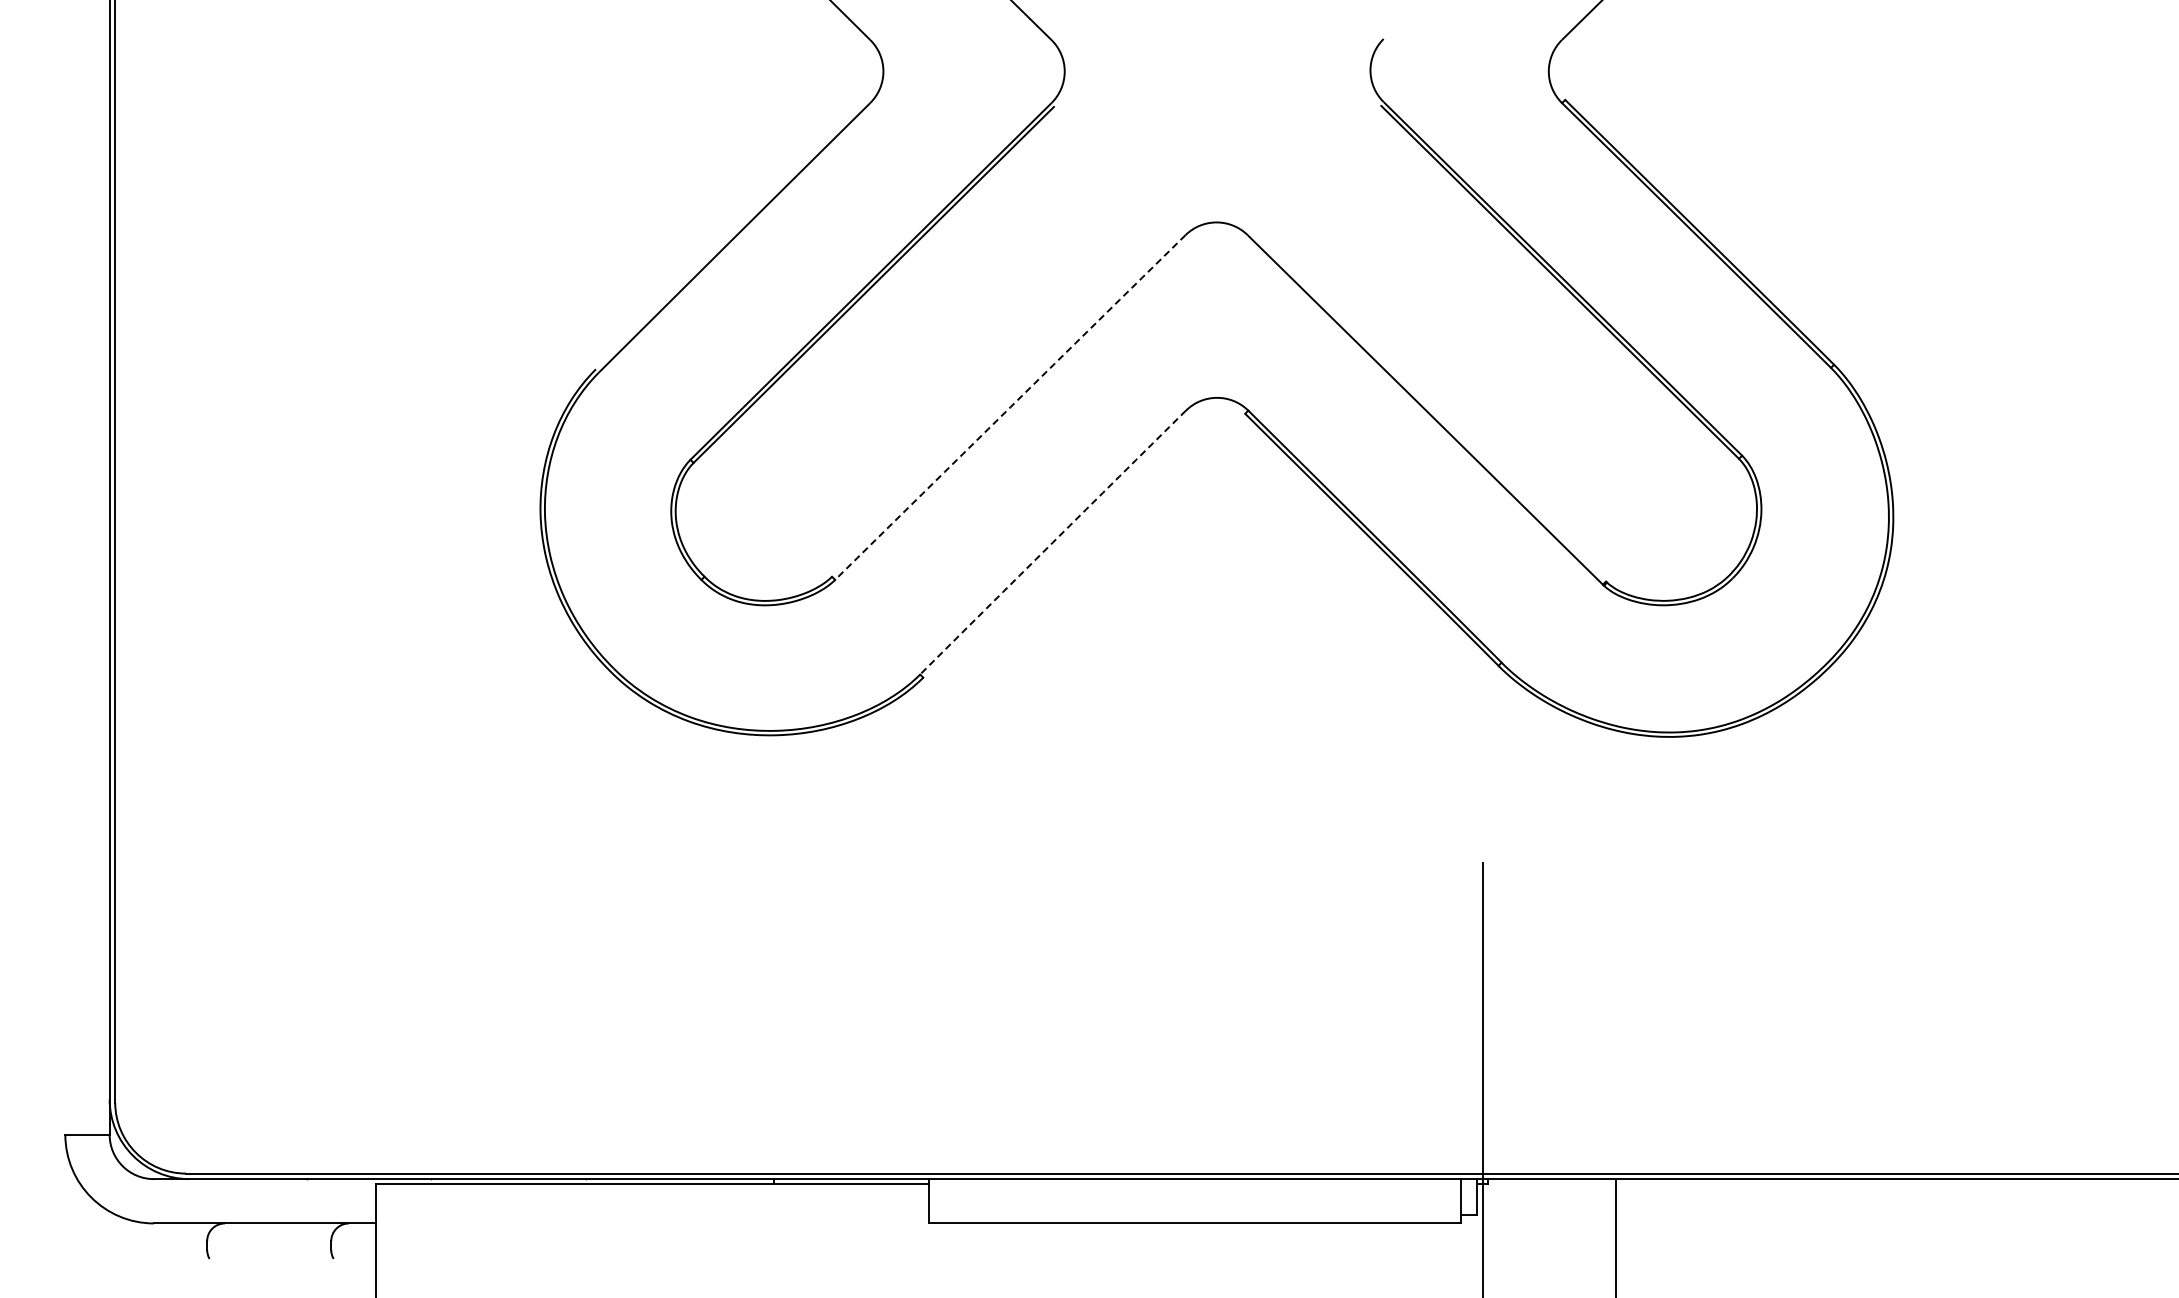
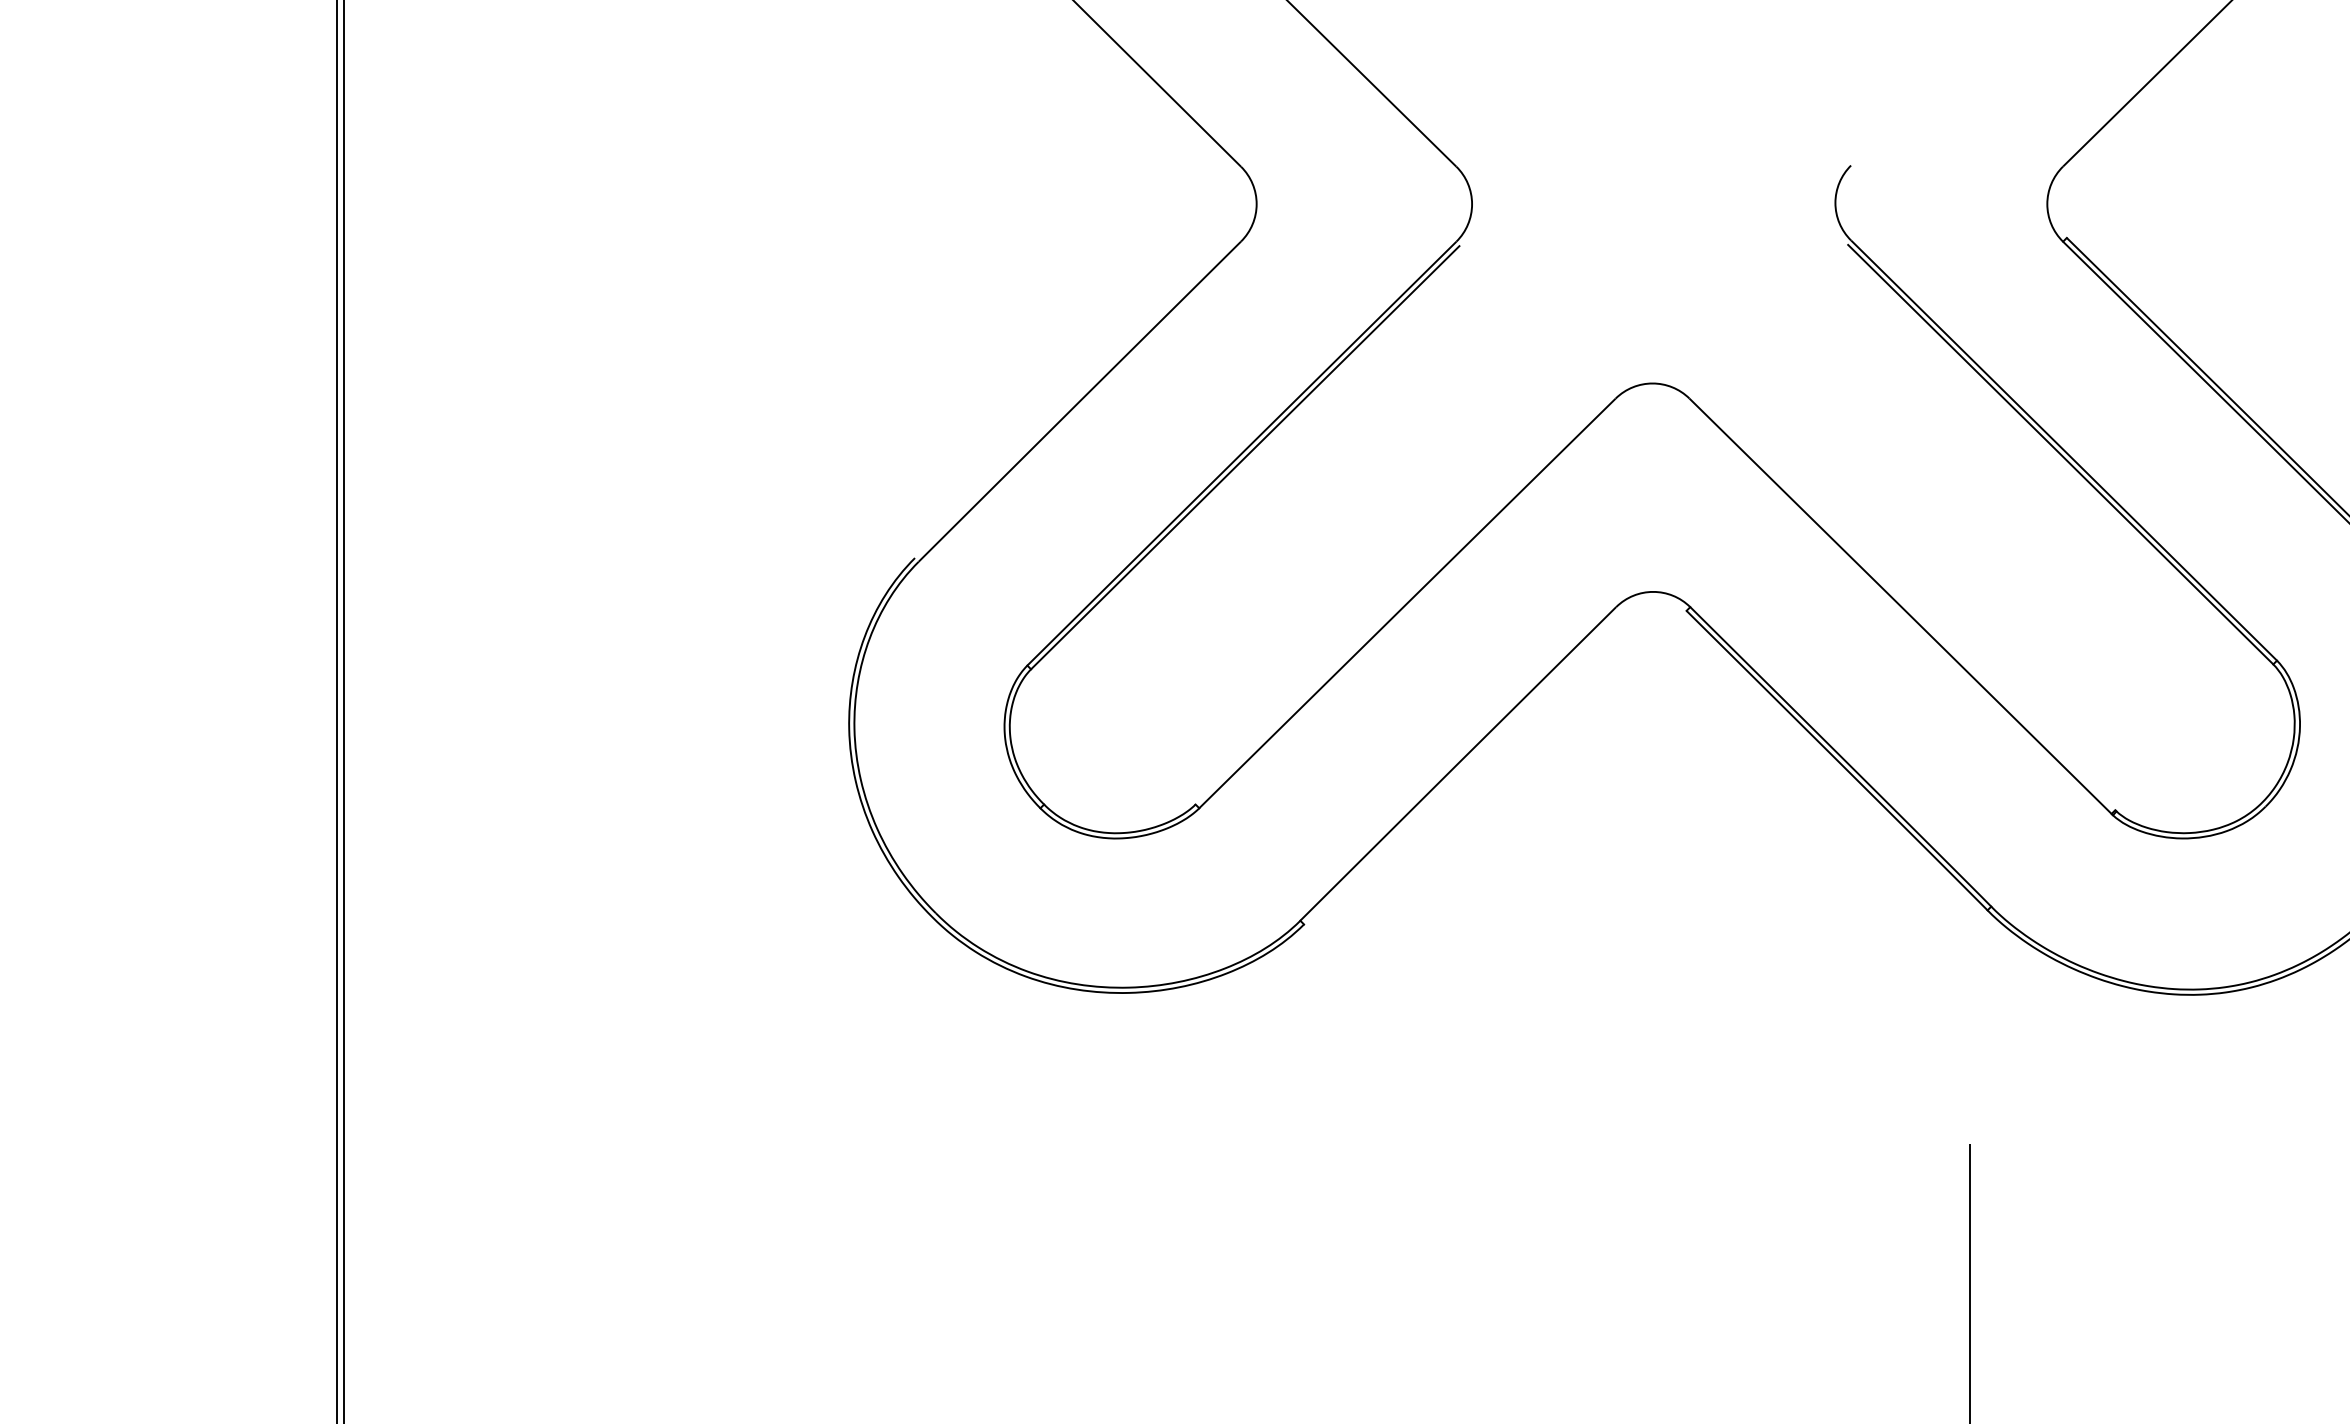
arc: (1010, 407) -> (1407, 603), dashed -> solid
arc: (1052, 542) -> (1457, 763), dashed -> solid

